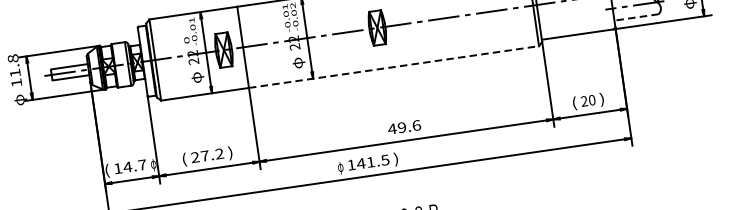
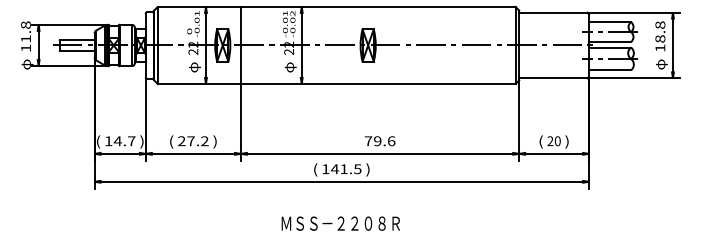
line: (637, 17) -> (610, 70), dashed -> solid
line: (394, 66) -> (378, 83), dashed -> solid
text: (392, 129) -> (368, 141), 49.6 -> 79.6
text: (152, 163) -> (141, 141), φ -> )
text: (340, 166) -> (315, 169), φ -> (

